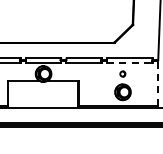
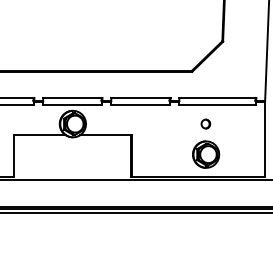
line: (129, 62) -> (216, 104), dashed -> solid
line: (158, 82) -> (265, 138), dashed -> solid

